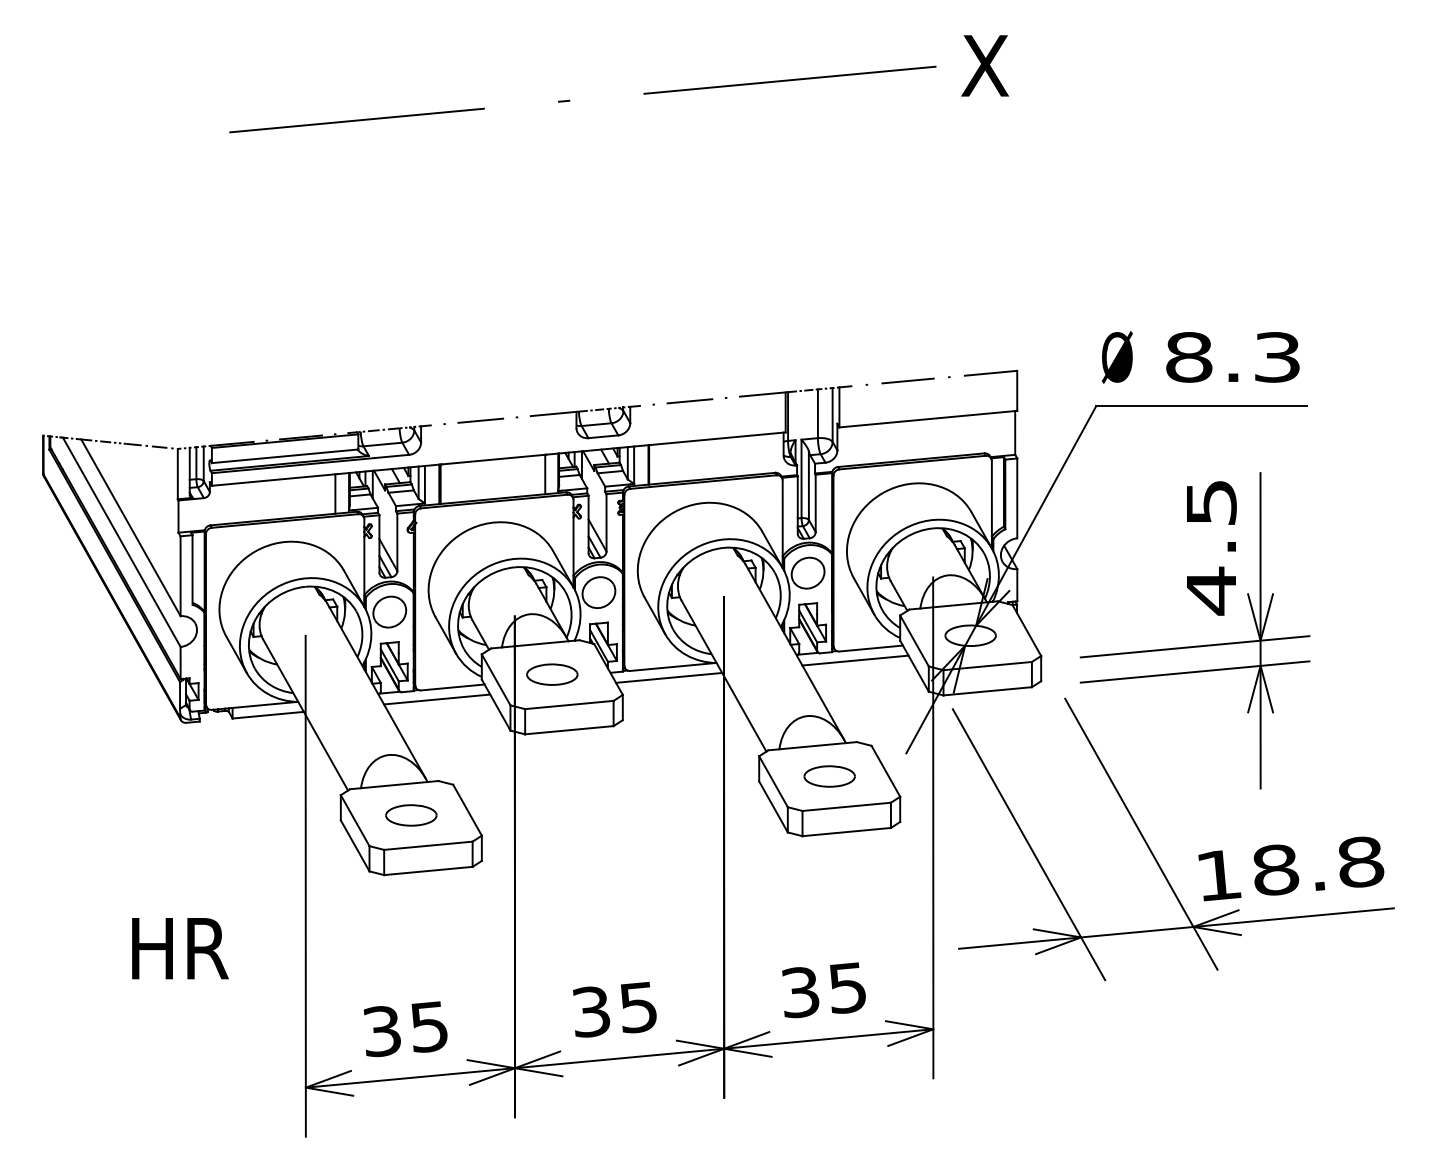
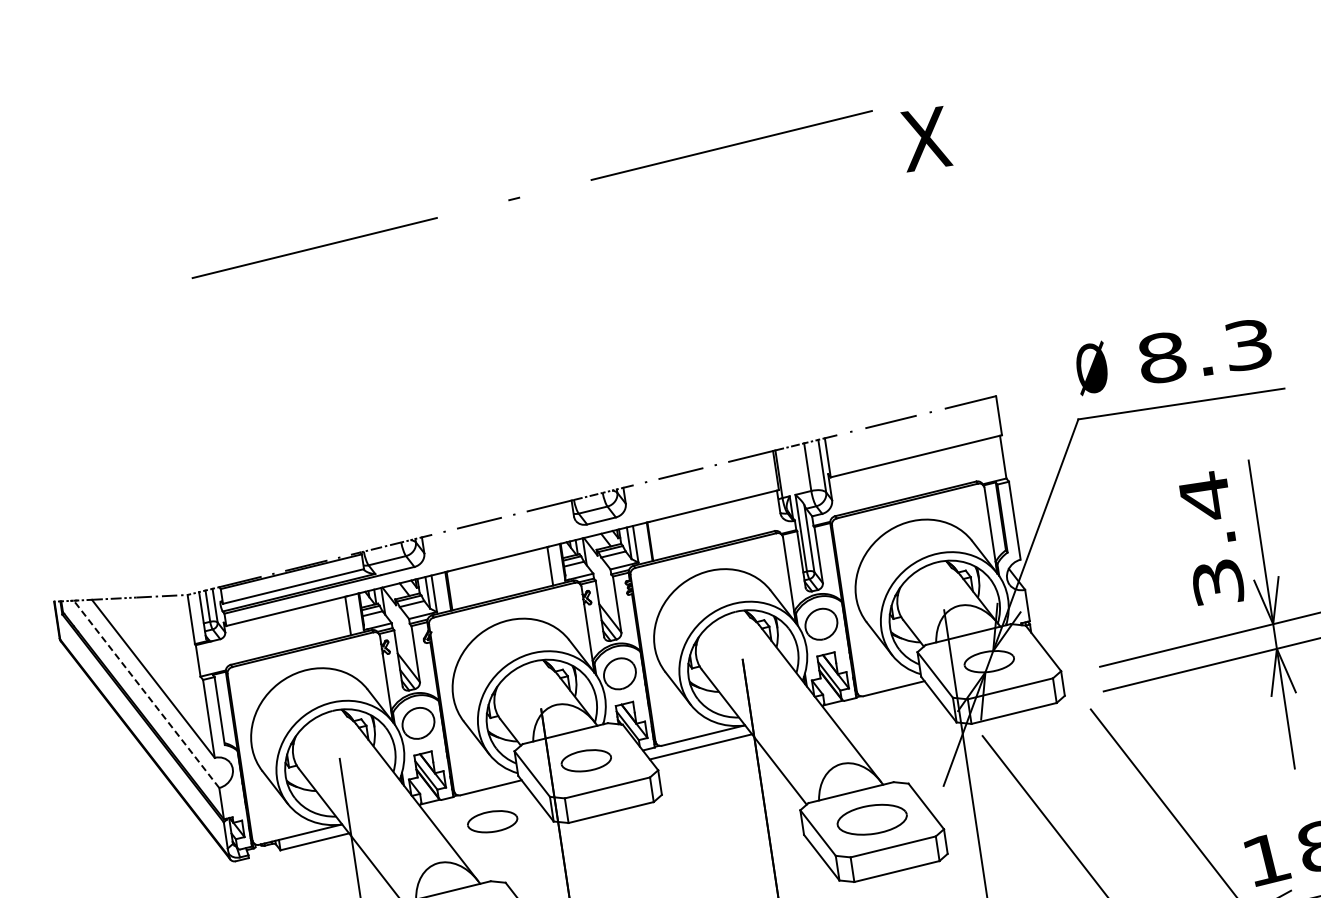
text: (984, 65) -> (924, 138), moved
line: (121, 541) -> (146, 693), solid -> dashed
text: (1211, 546) -> (1211, 539), 4.5 -> 3.4
line: (855, 660) -> (880, 702), removed
line: (437, 699) -> (477, 801), removed
part: (449, 721) -> (492, 821), added
part: (829, 776) -> (871, 819), size x1.4

